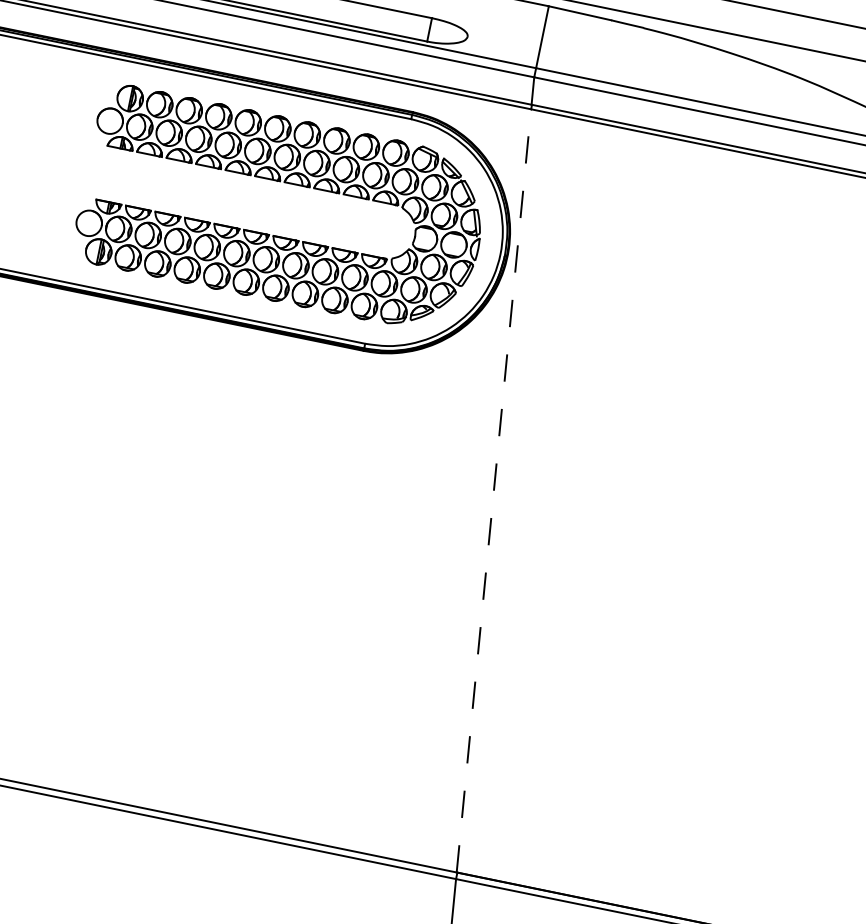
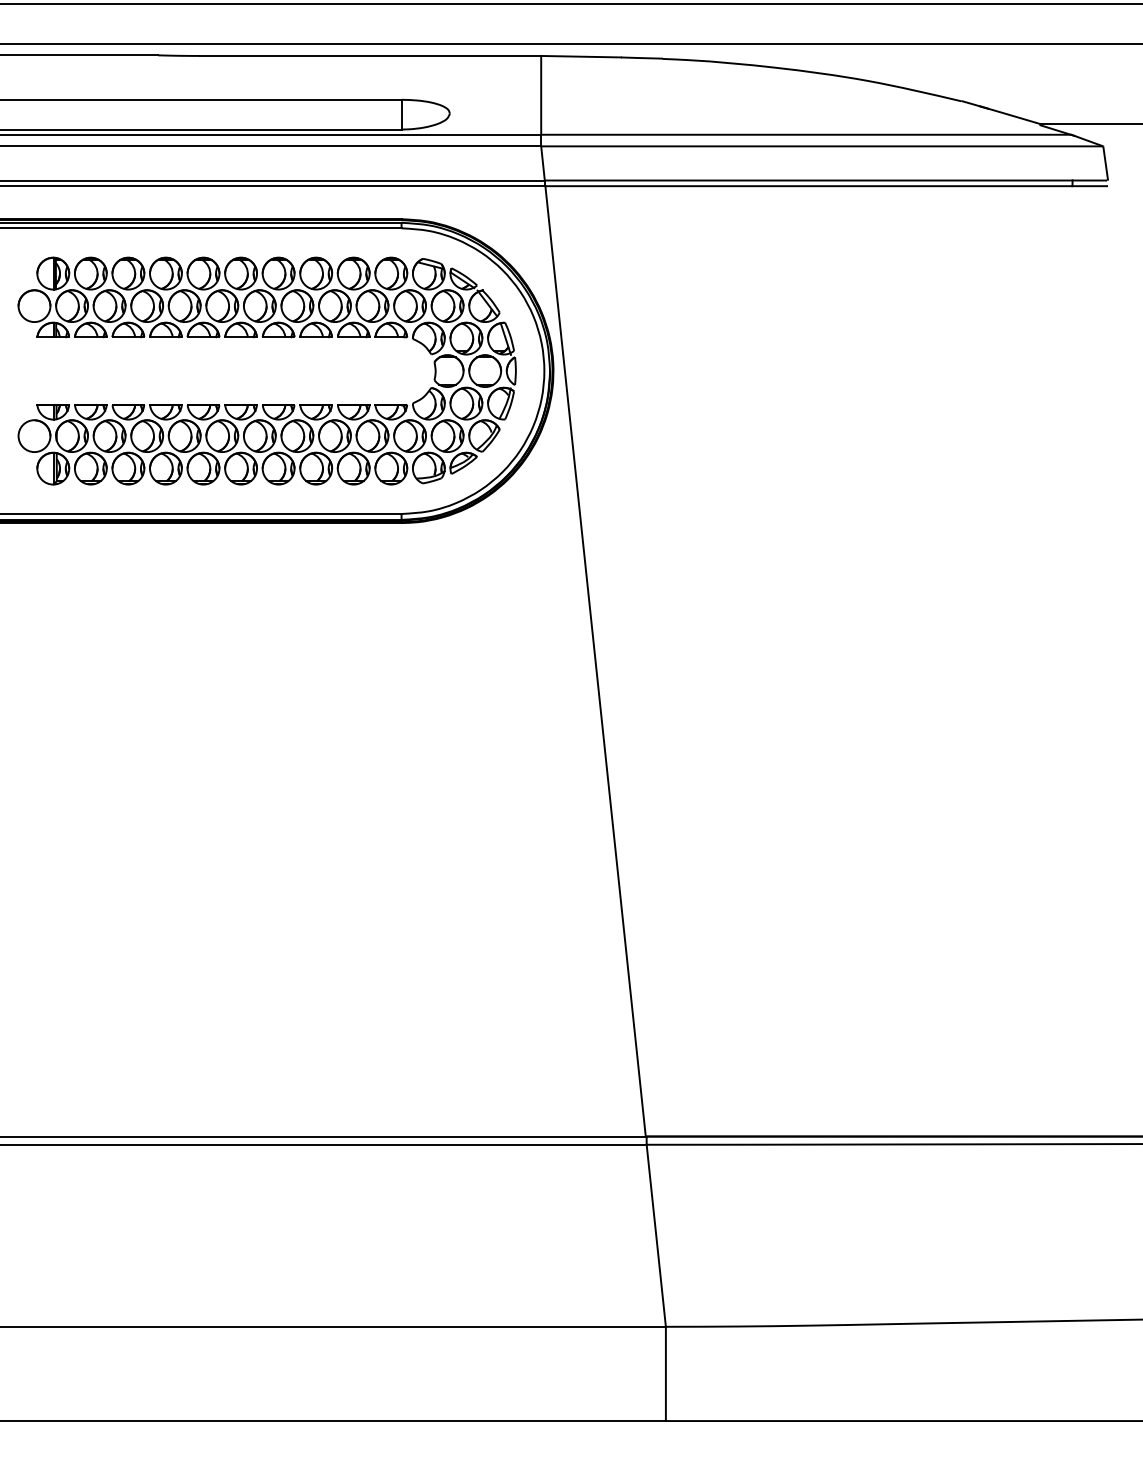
line: (493, 490) -> (595, 661), dashed -> solid

